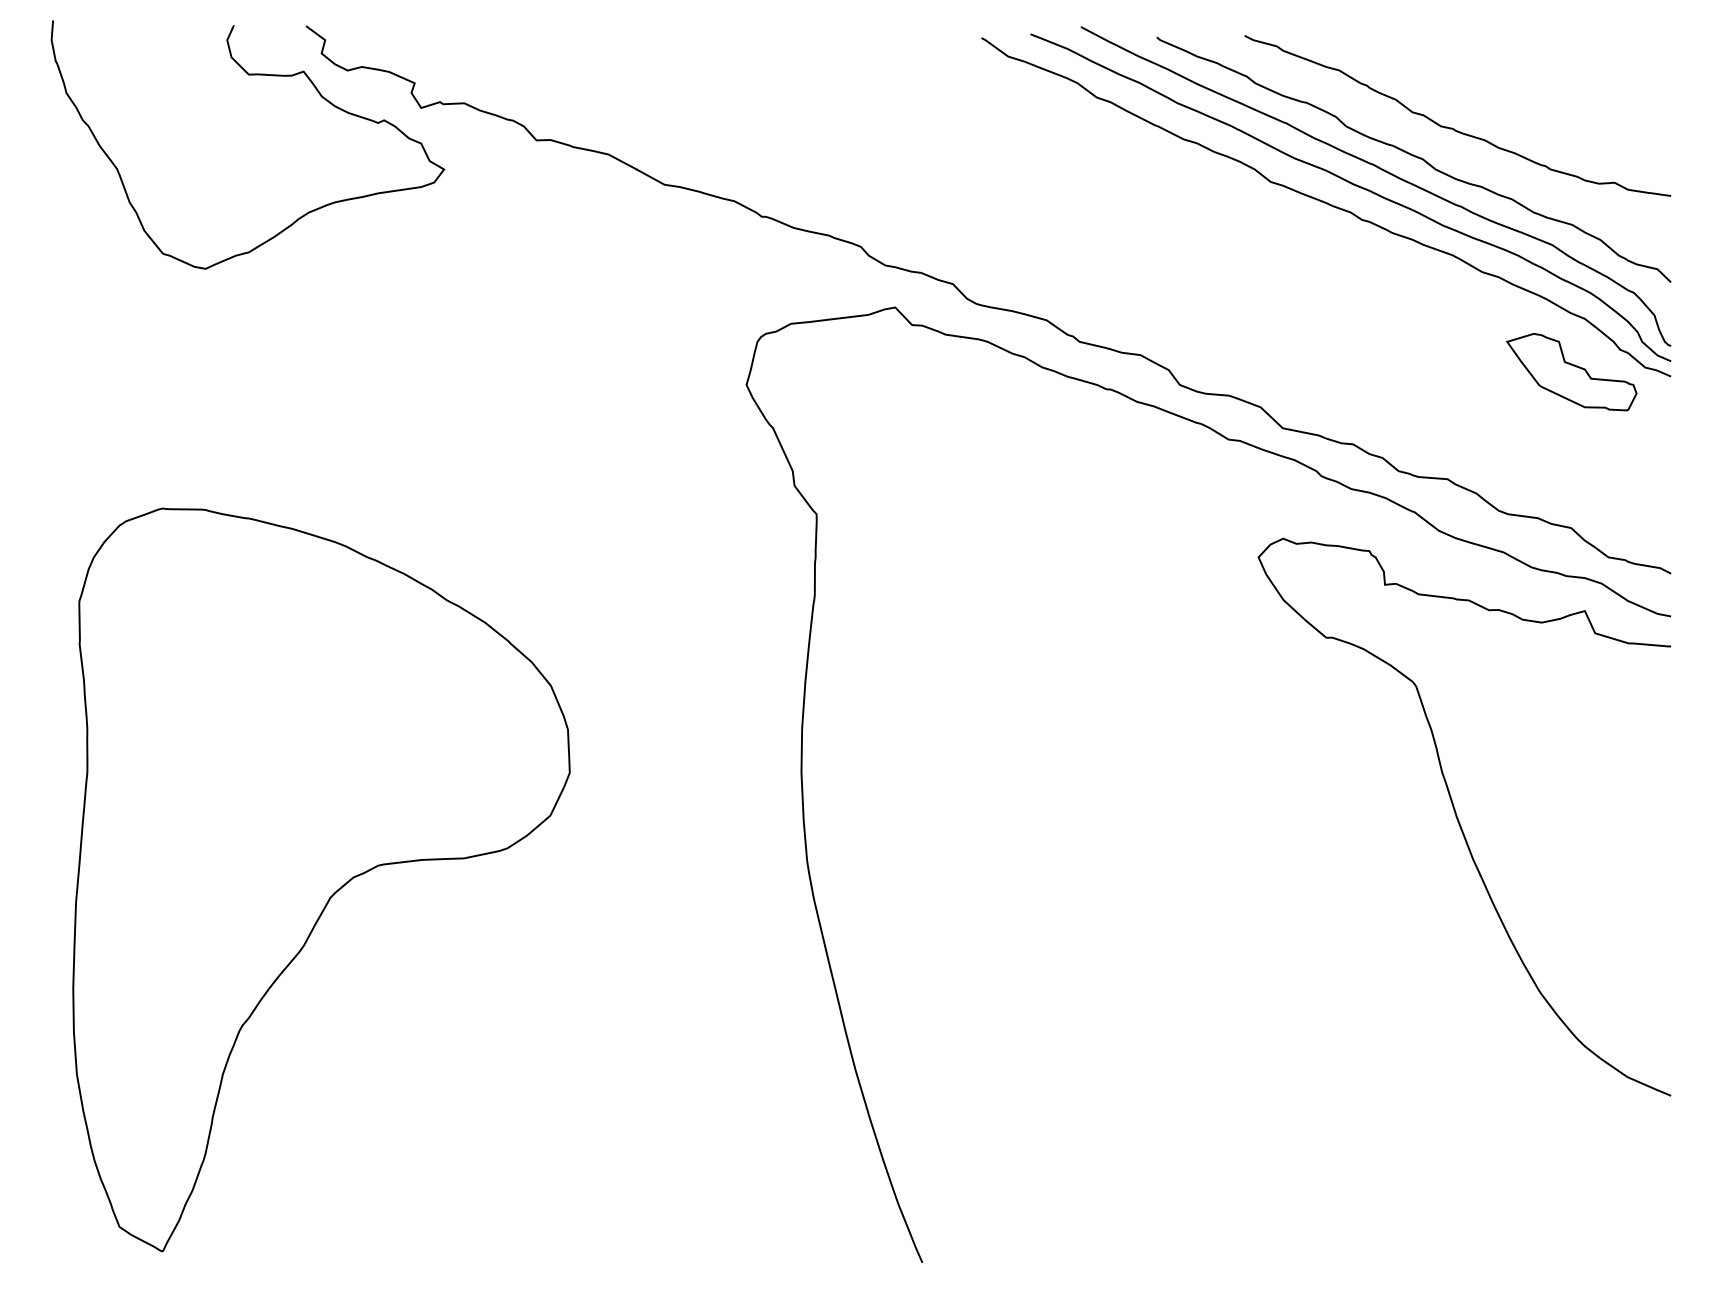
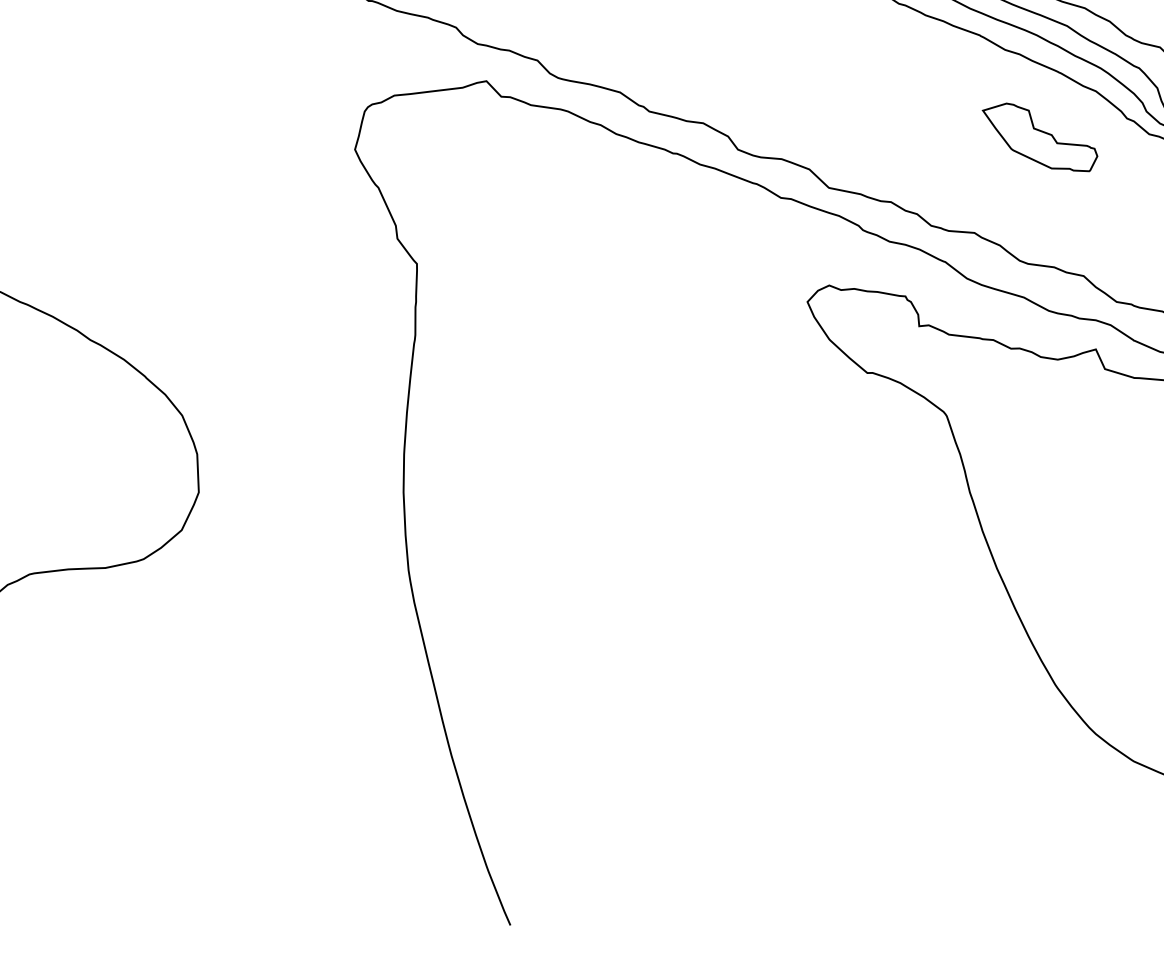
part: (1571, 372) -> (1039, 137), moved

